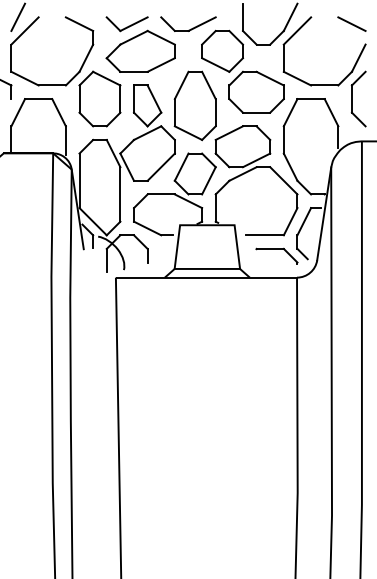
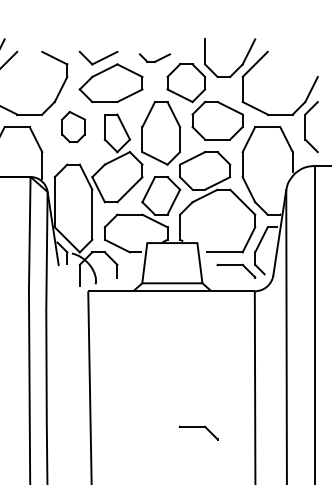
part: (188, 23) -> (155, 57), size x0.6
line: (351, 23) -> (304, 57), removed
part: (99, 98) -> (73, 126), size x0.6
part: (235, 431) -> (198, 432), added

